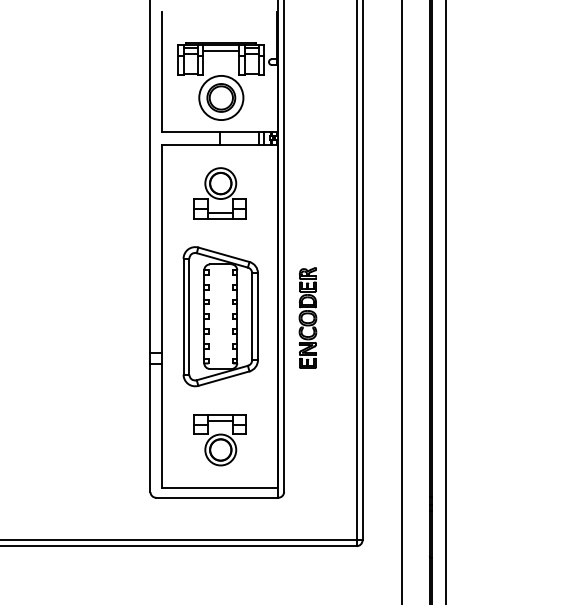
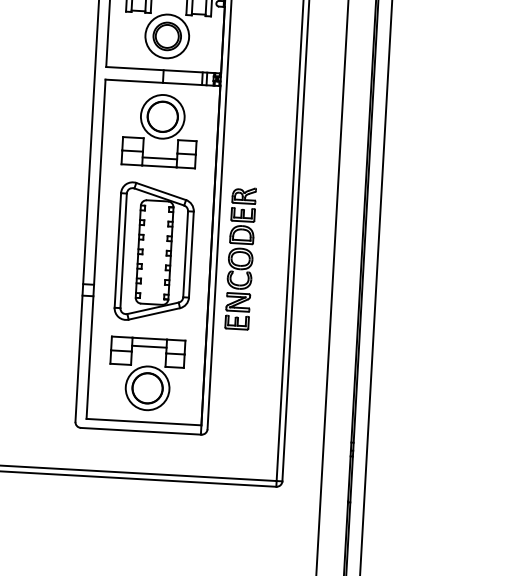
part: (219, 193) -> (160, 130), size x1.43
part: (307, 317) -> (240, 258), size x1.43
part: (219, 440) -> (146, 374), size x1.43

